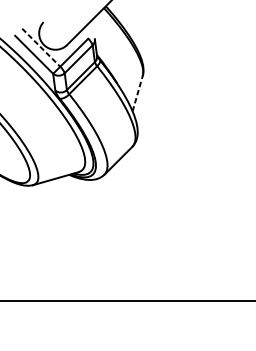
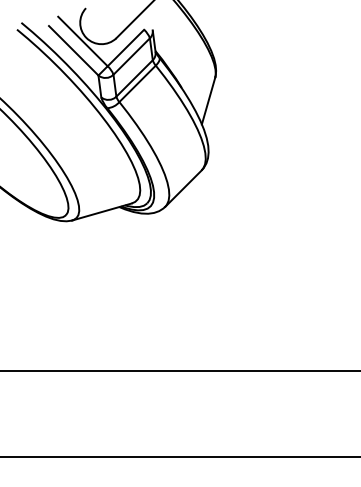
line: (40, 47) -> (82, 41), dashed -> solid
line: (137, 93) -> (208, 100), dashed -> solid

